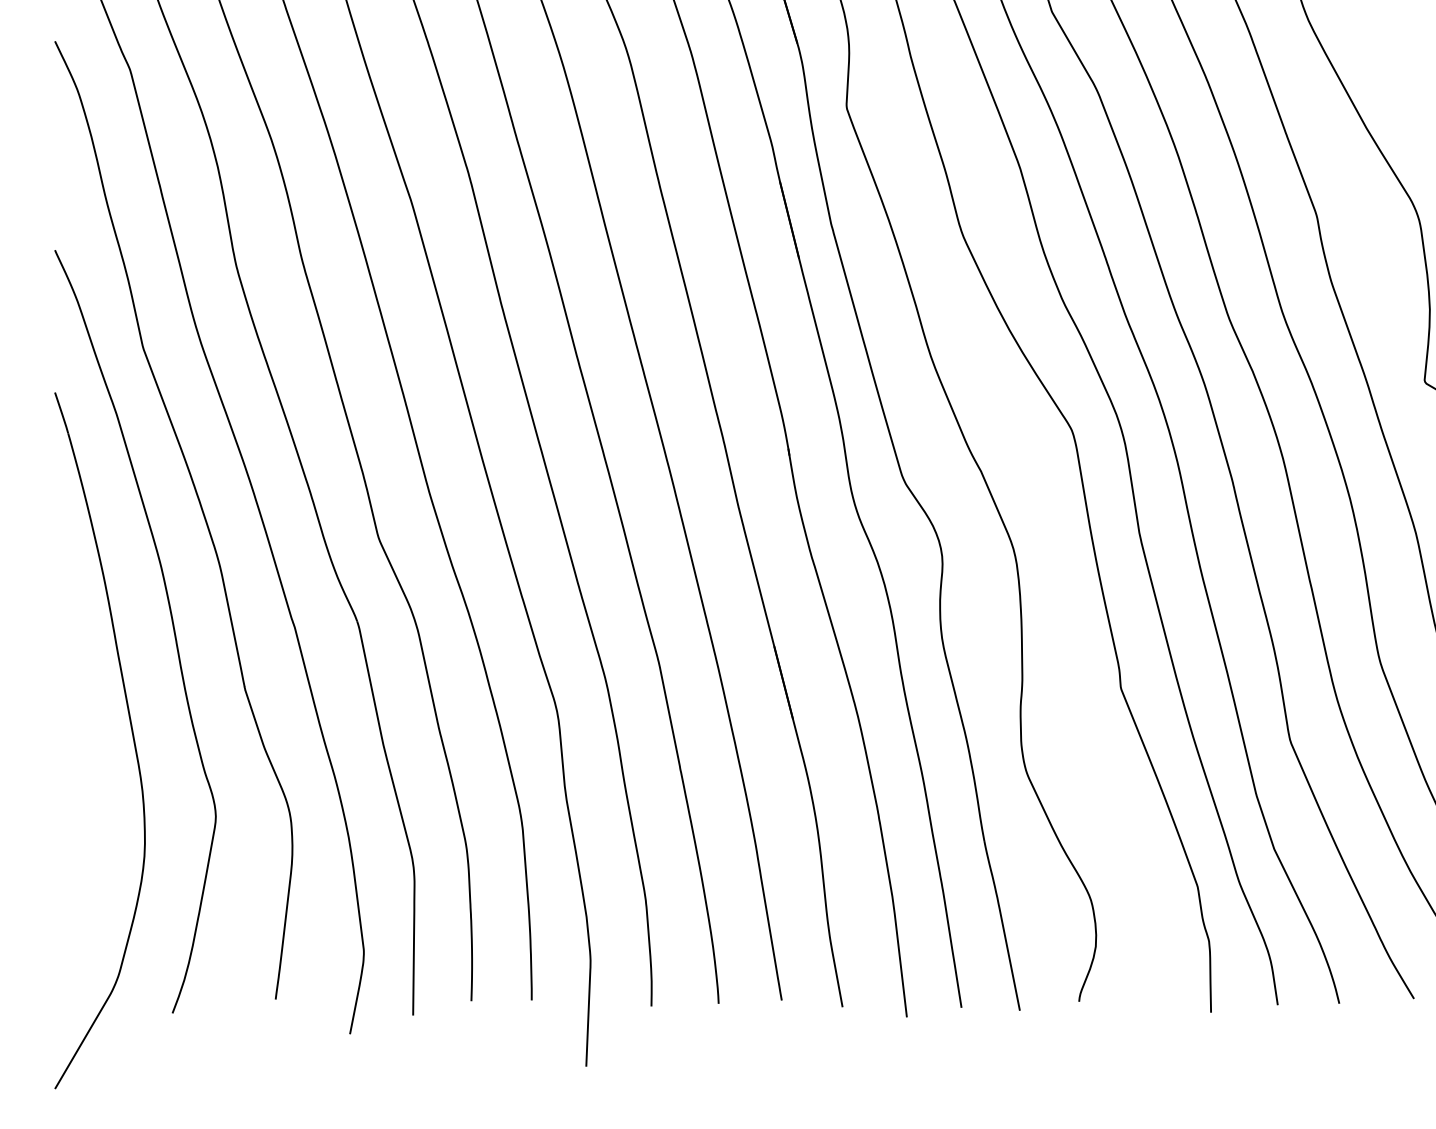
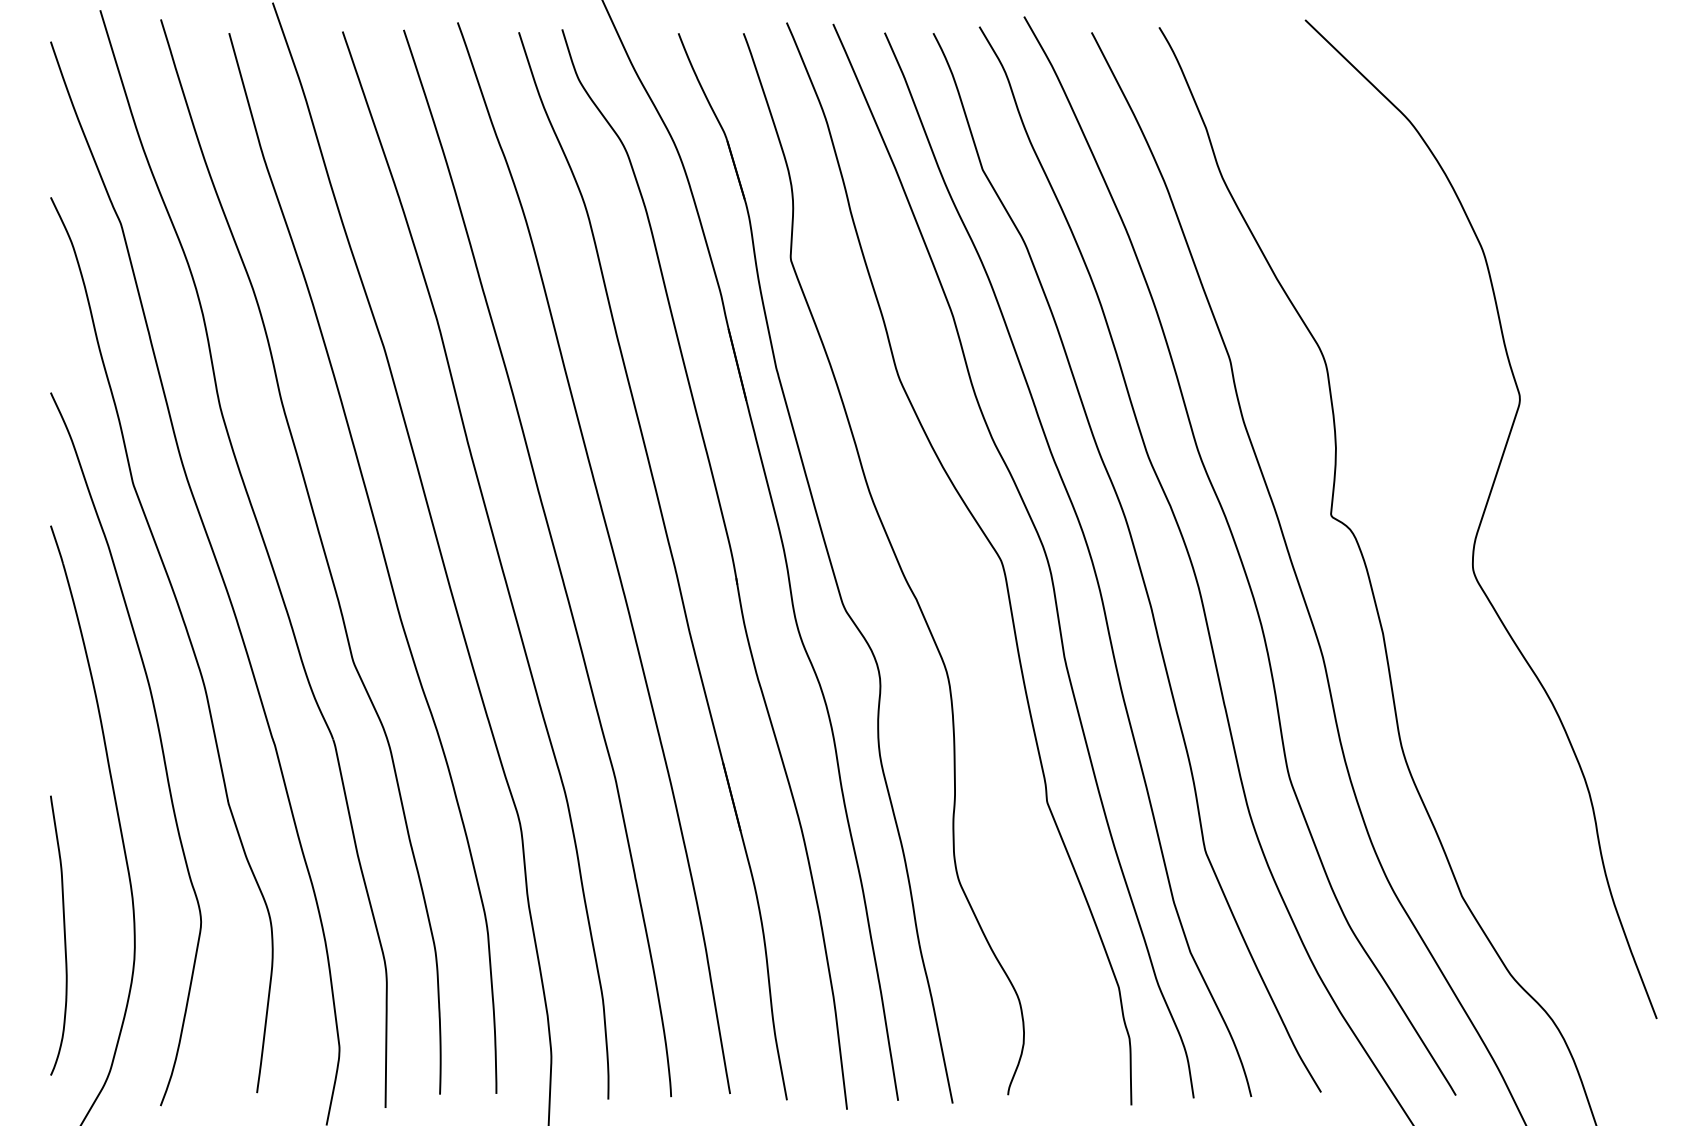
curve: (68, 827) -> (63, 932), added

